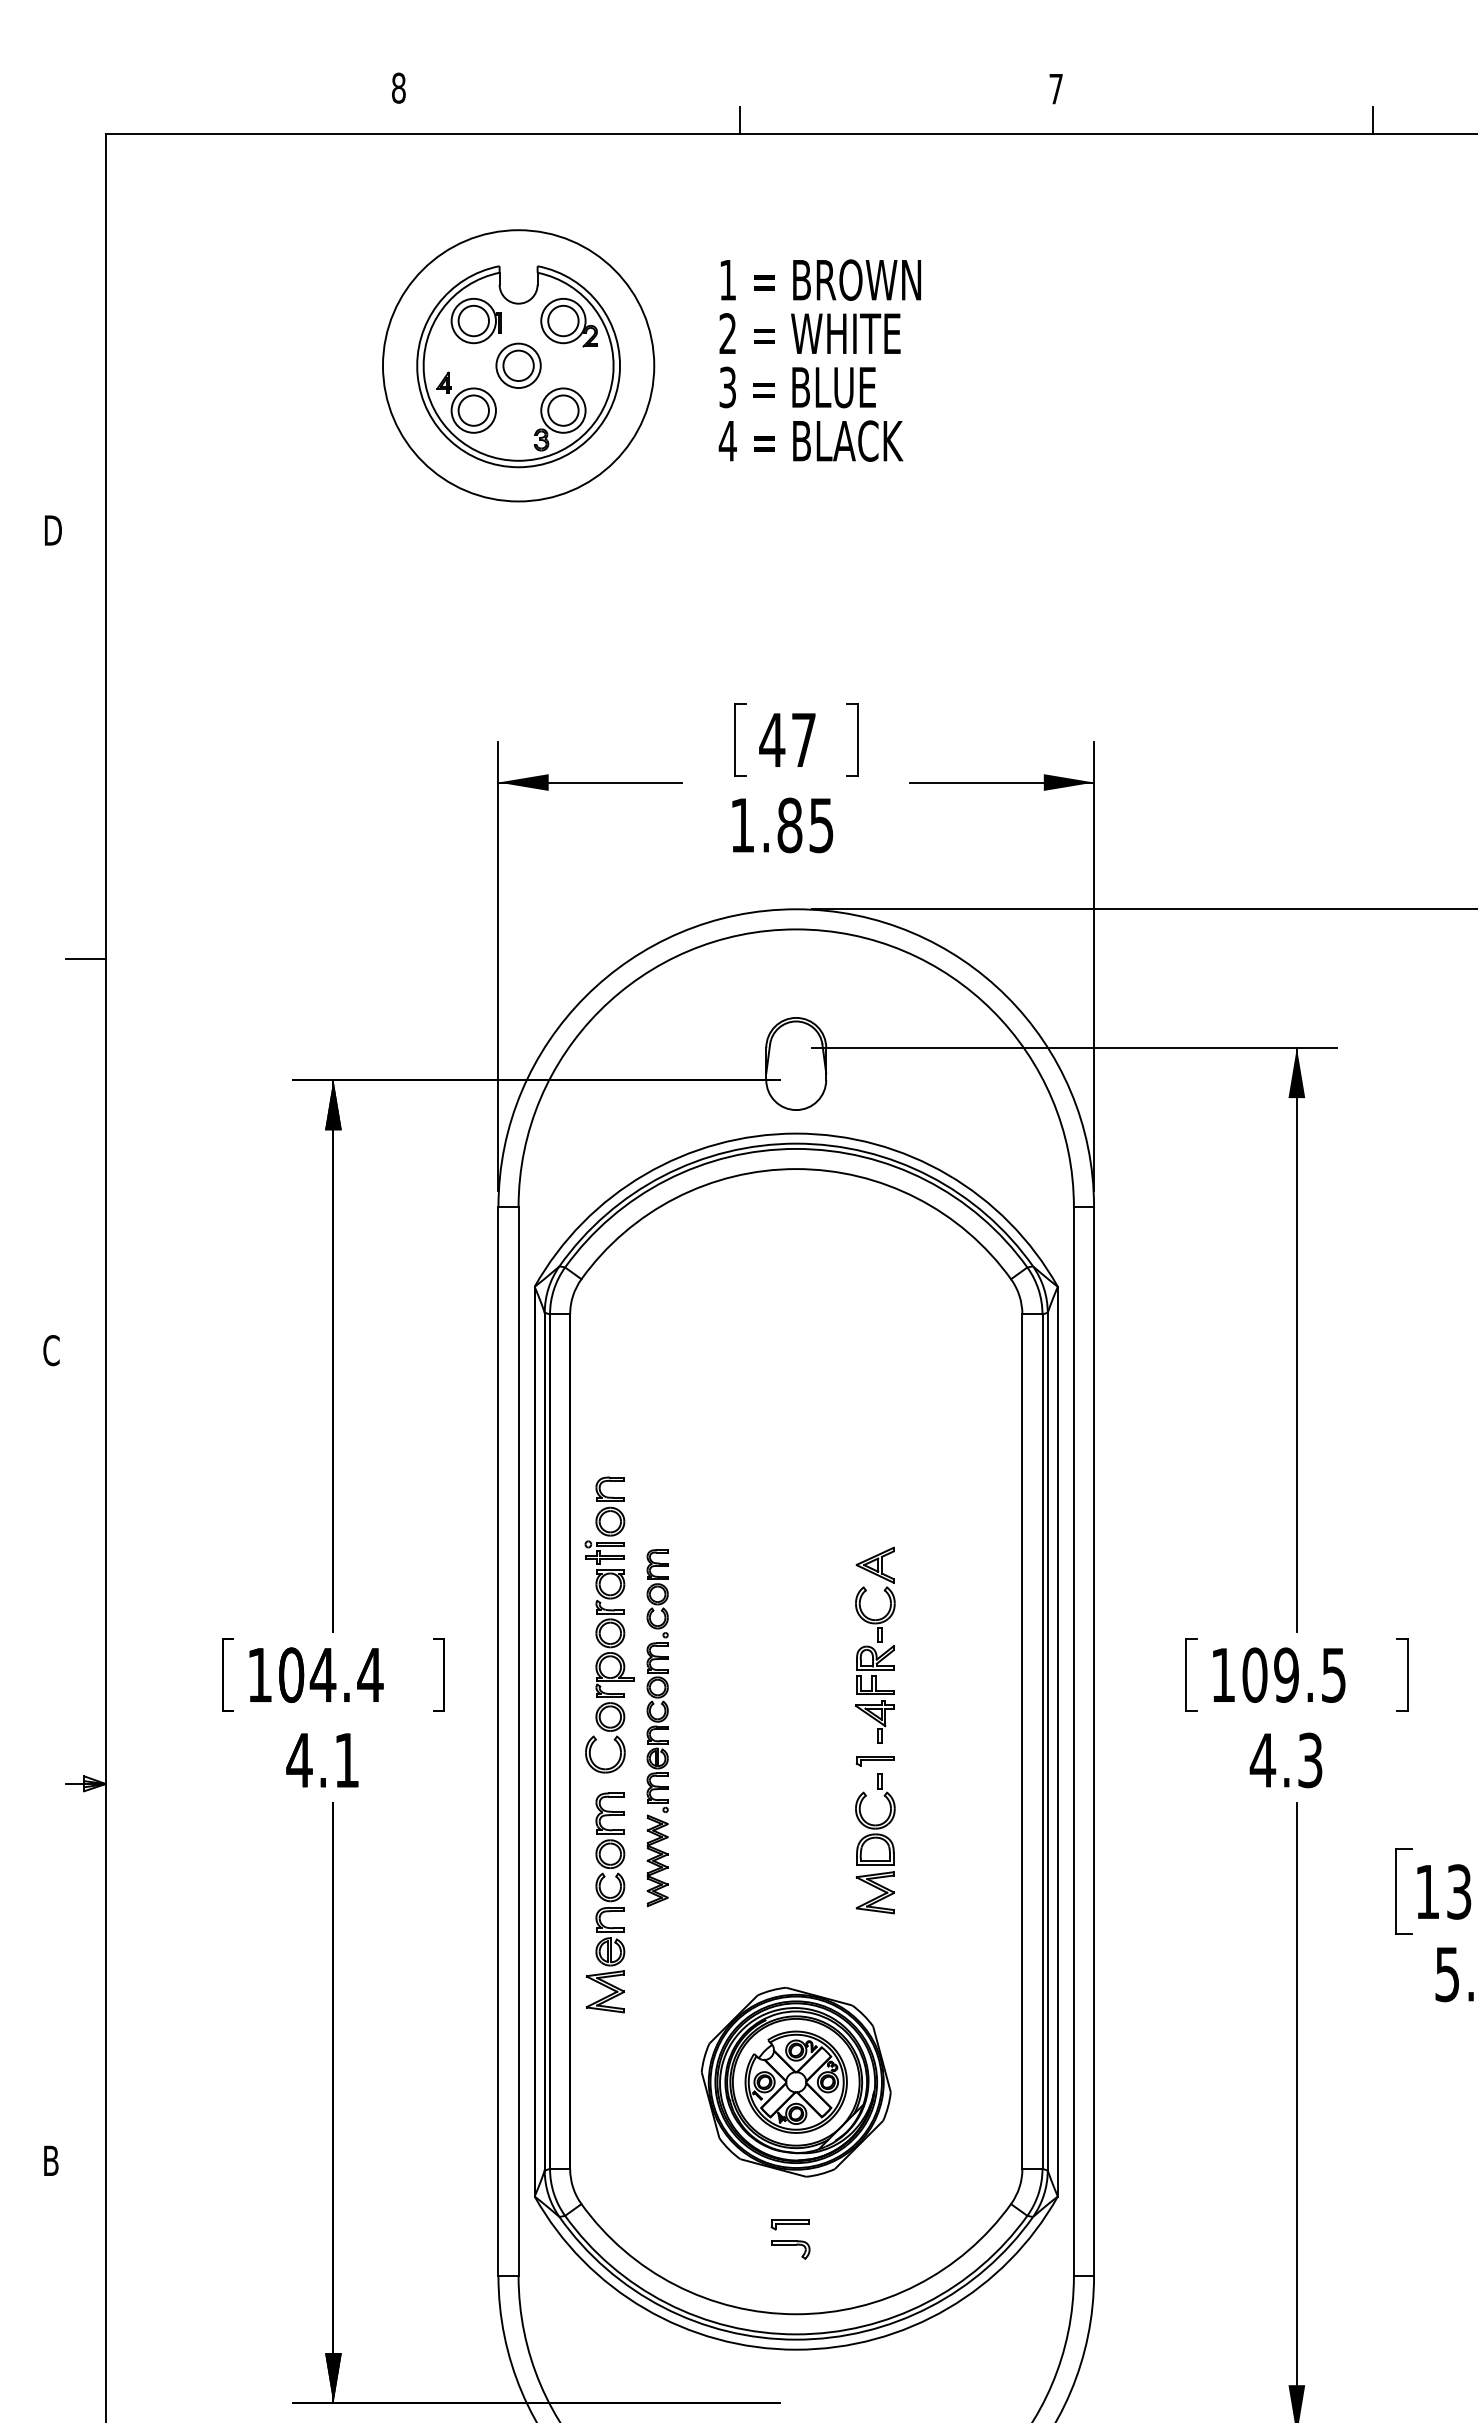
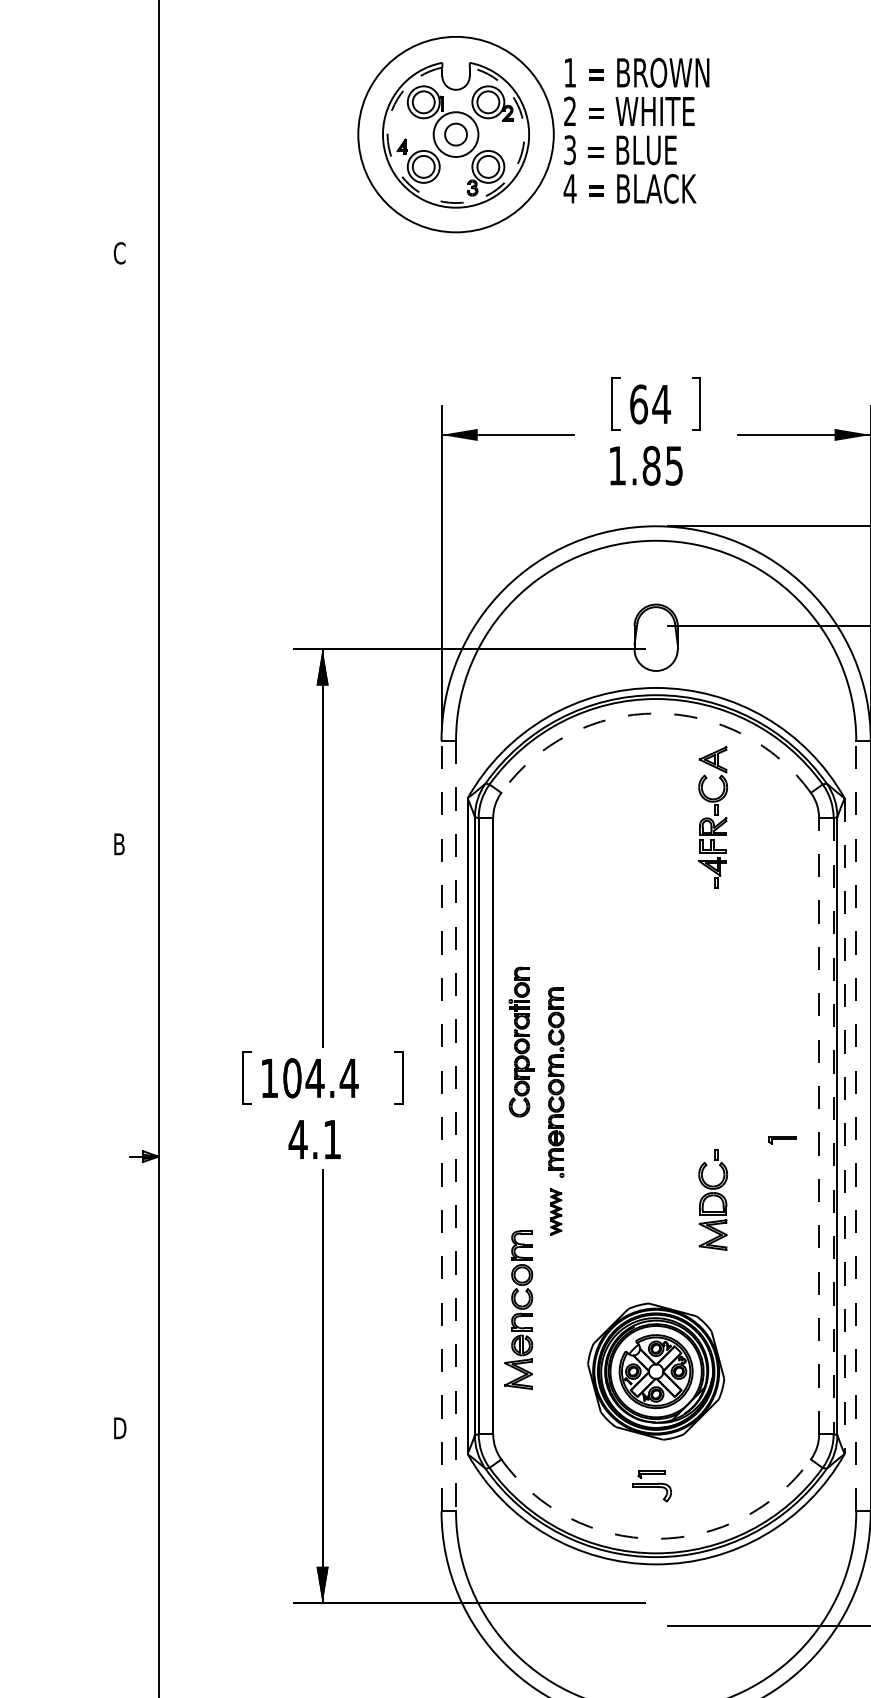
text: (819, 360) -> (636, 130), moved
circle: (518, 365) -> (455, 134), size x1.4
arc: (518, 460) -> (455, 202), solid -> dashed
text: (52, 530) -> (120, 253), D -> C
text: (787, 739) -> (649, 403), 47 -> 64
line: (85, 959) -> (143, 562), removed
arc: (796, 1169) -> (656, 713), solid -> dashed
text: (51, 1350) -> (119, 844), C -> B
part: (609, 1624) -> (521, 1041), size x0.7
part: (875, 1644) -> (713, 816), moved
line: (498, 1741) -> (441, 1126), solid -> dashed
line: (518, 1741) -> (455, 1126), solid -> dashed
line: (1022, 1741) -> (819, 1126), solid -> dashed
line: (1057, 1741) -> (844, 1126), solid -> dashed
line: (1073, 1741) -> (855, 1126), solid -> dashed
line: (1042, 1742) -> (833, 1126), solid -> dashed
part: (874, 1761) -> (781, 1140), moved
part: (657, 1860) -> (556, 1211), size x0.7
part: (605, 1902) -> (518, 1309), moved
text: (54, 2160) -> (121, 1428), B -> D
part: (790, 2249) -> (652, 1492), size x1.4
arc: (796, 2314) -> (656, 1539), solid -> dashed

